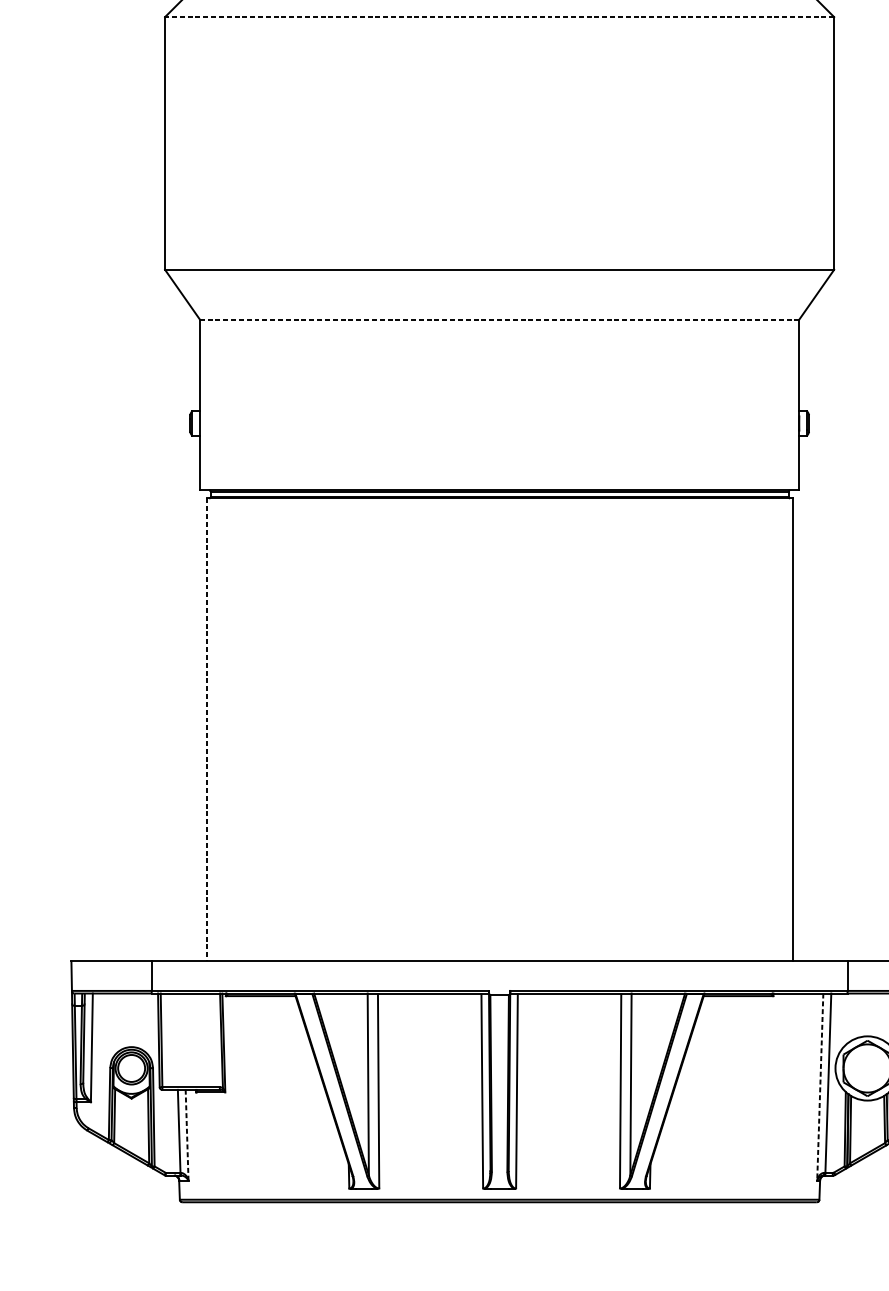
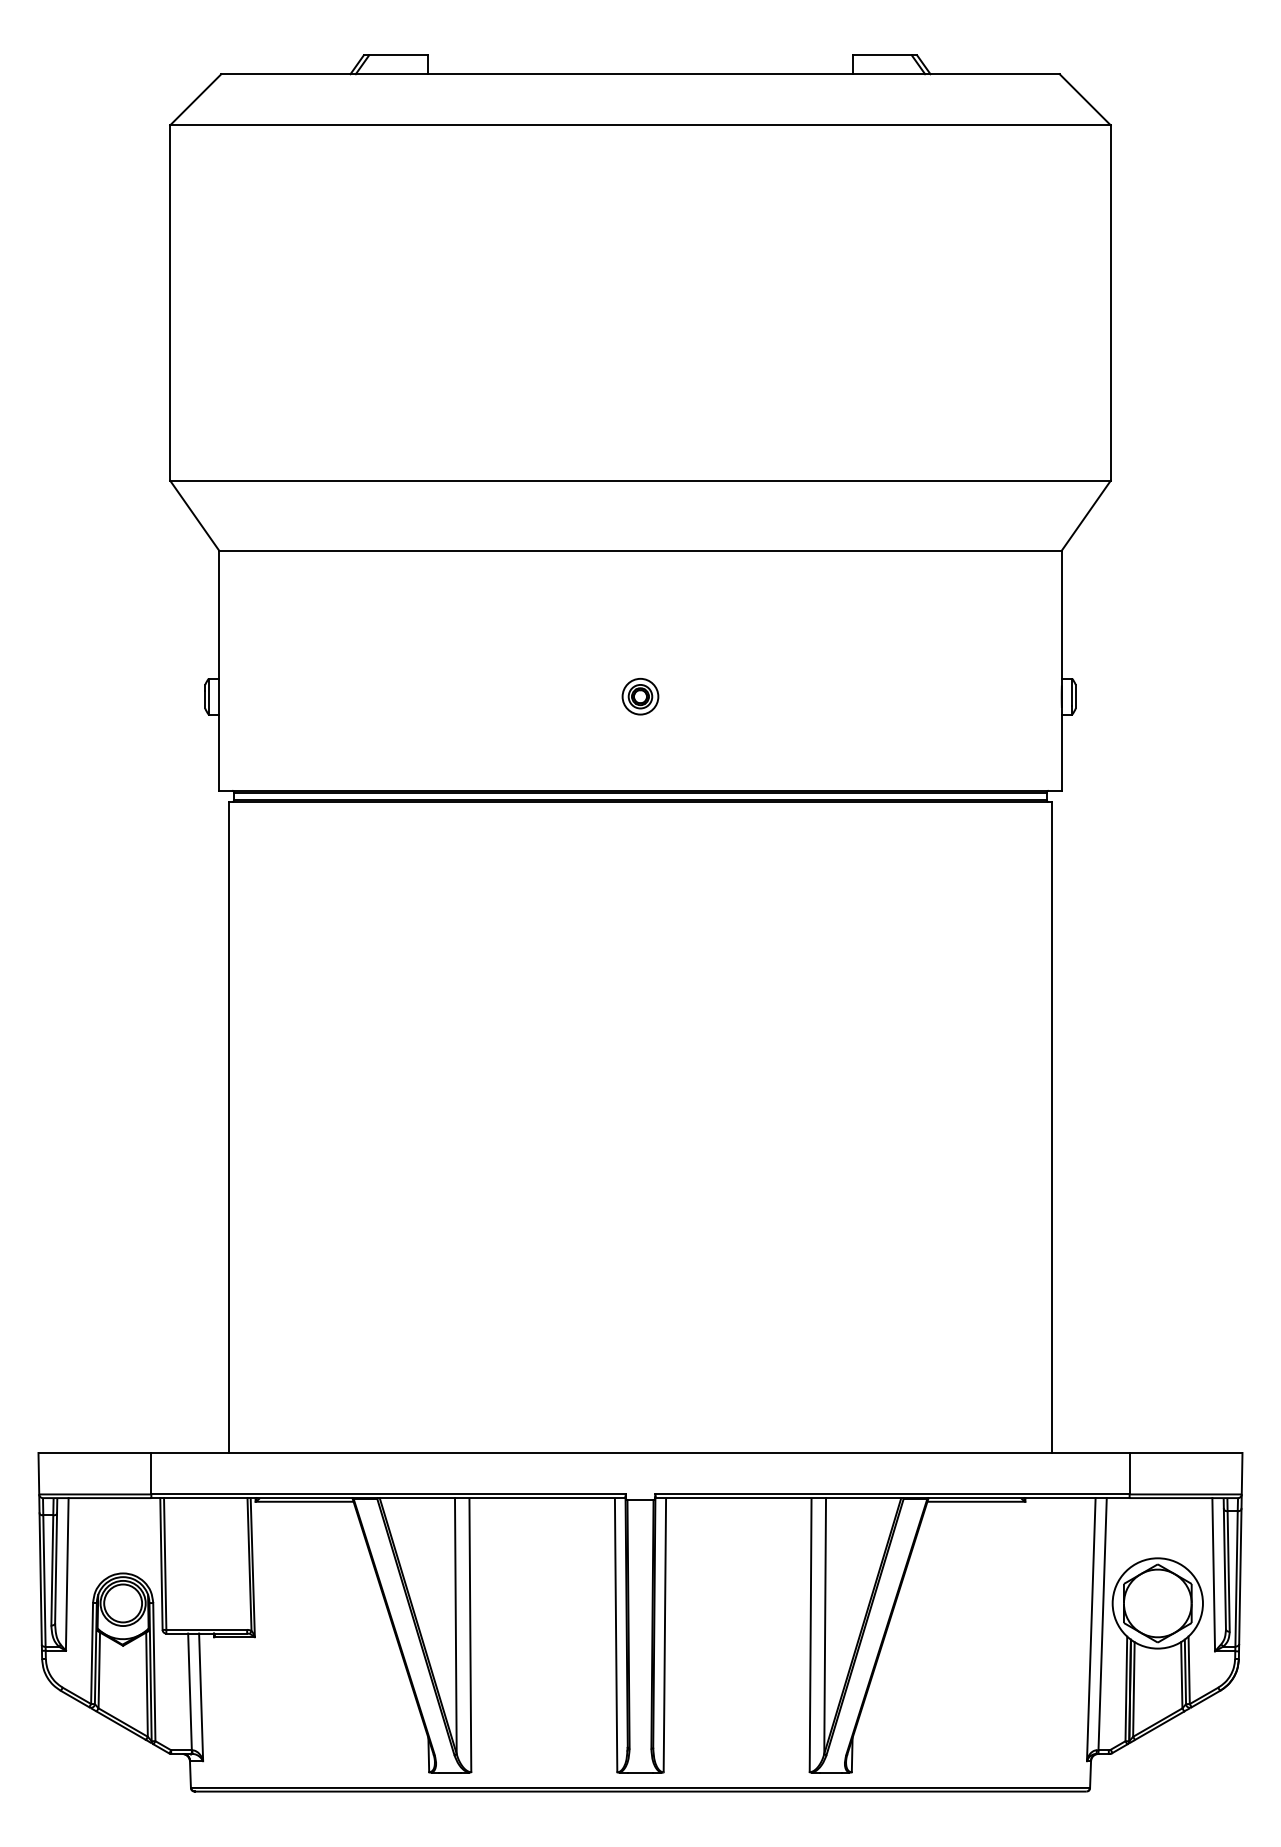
line: (498, 17) -> (639, 125), dashed -> solid
line: (498, 319) -> (639, 550), dashed -> solid
part: (499, 423) -> (640, 696), added
line: (206, 730) -> (228, 1128), dashed -> solid
line: (820, 1086) -> (1091, 1629), dashed -> solid
line: (187, 1135) -> (201, 1697), dashed -> solid

